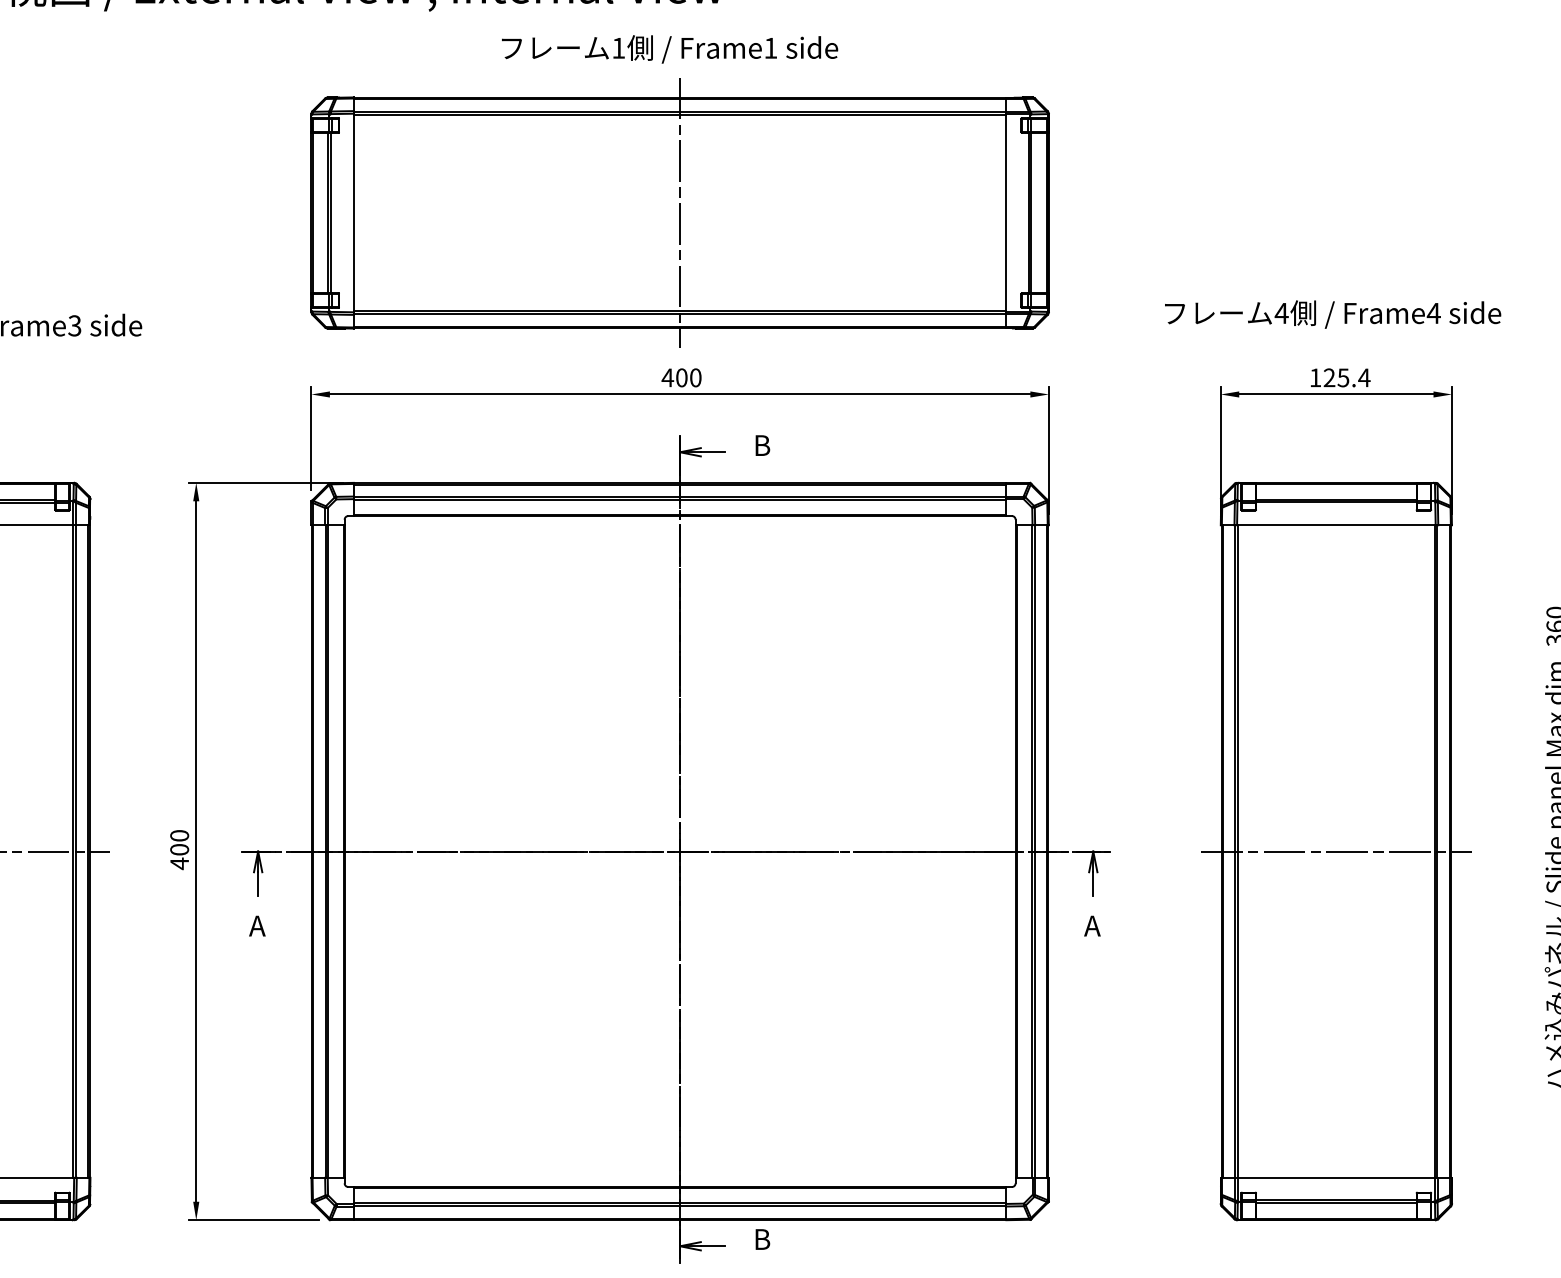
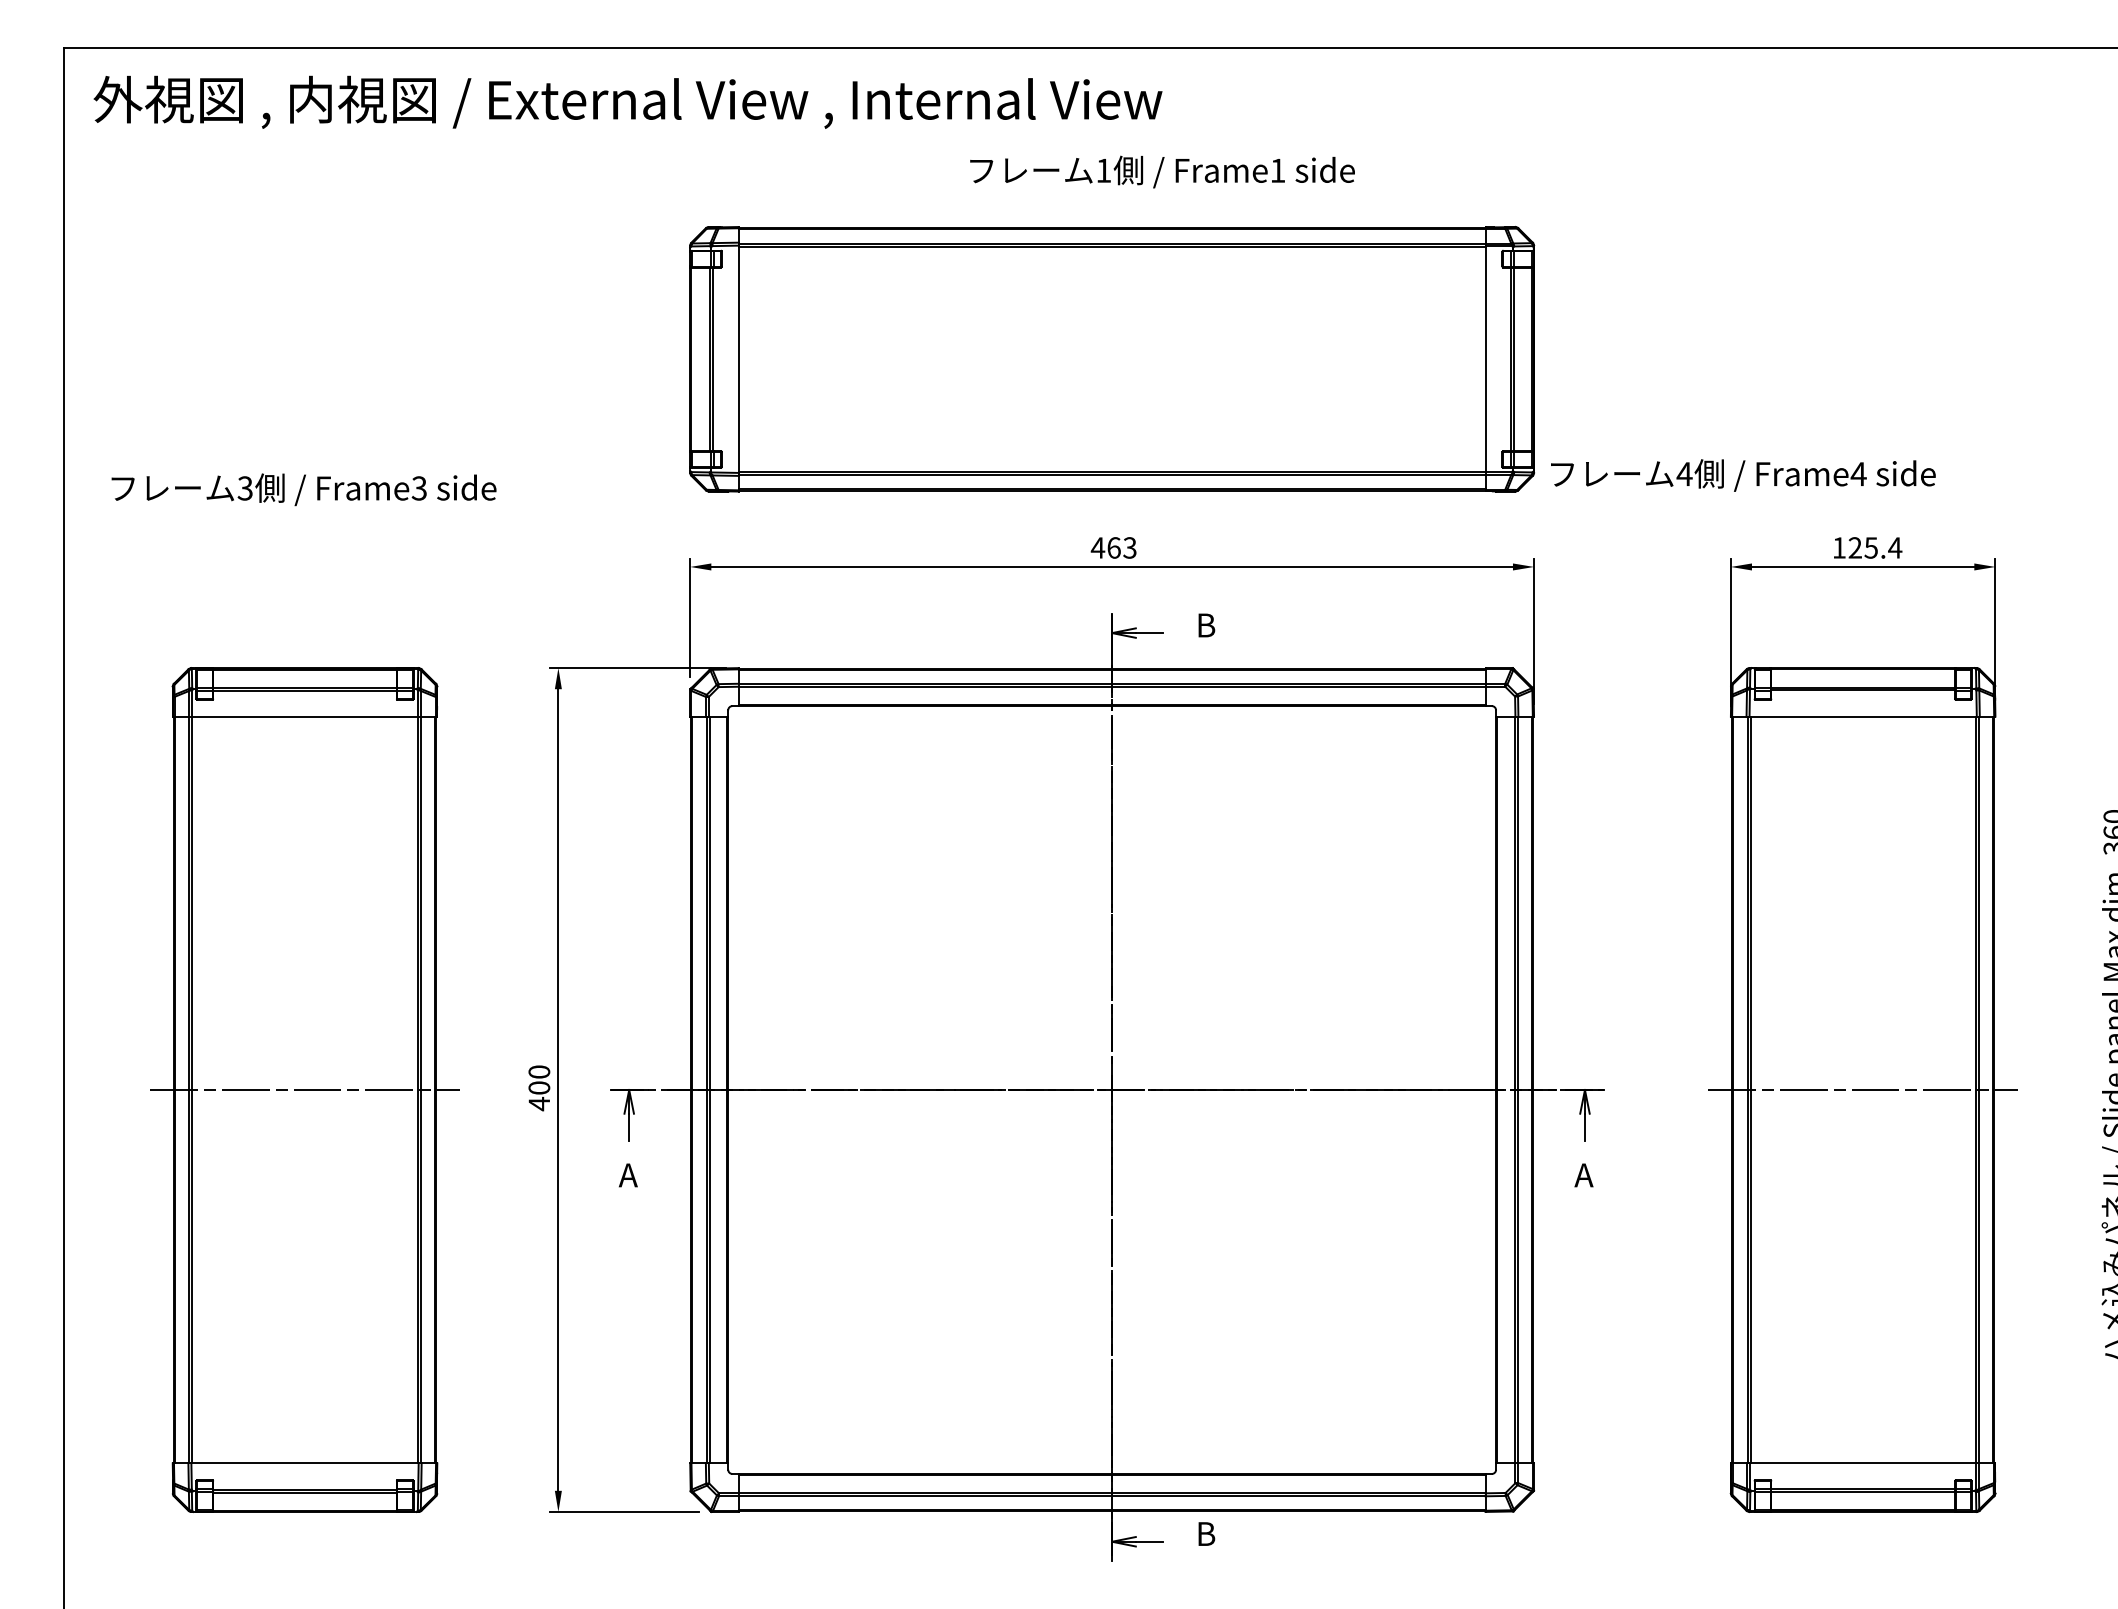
text: (669, 48) -> (1162, 171), moved
line: (680, 213) -> (1112, 359), removed
text: (1333, 314) -> (1743, 475), moved
text: (688, 377) -> (1121, 547), 400 -> 463

